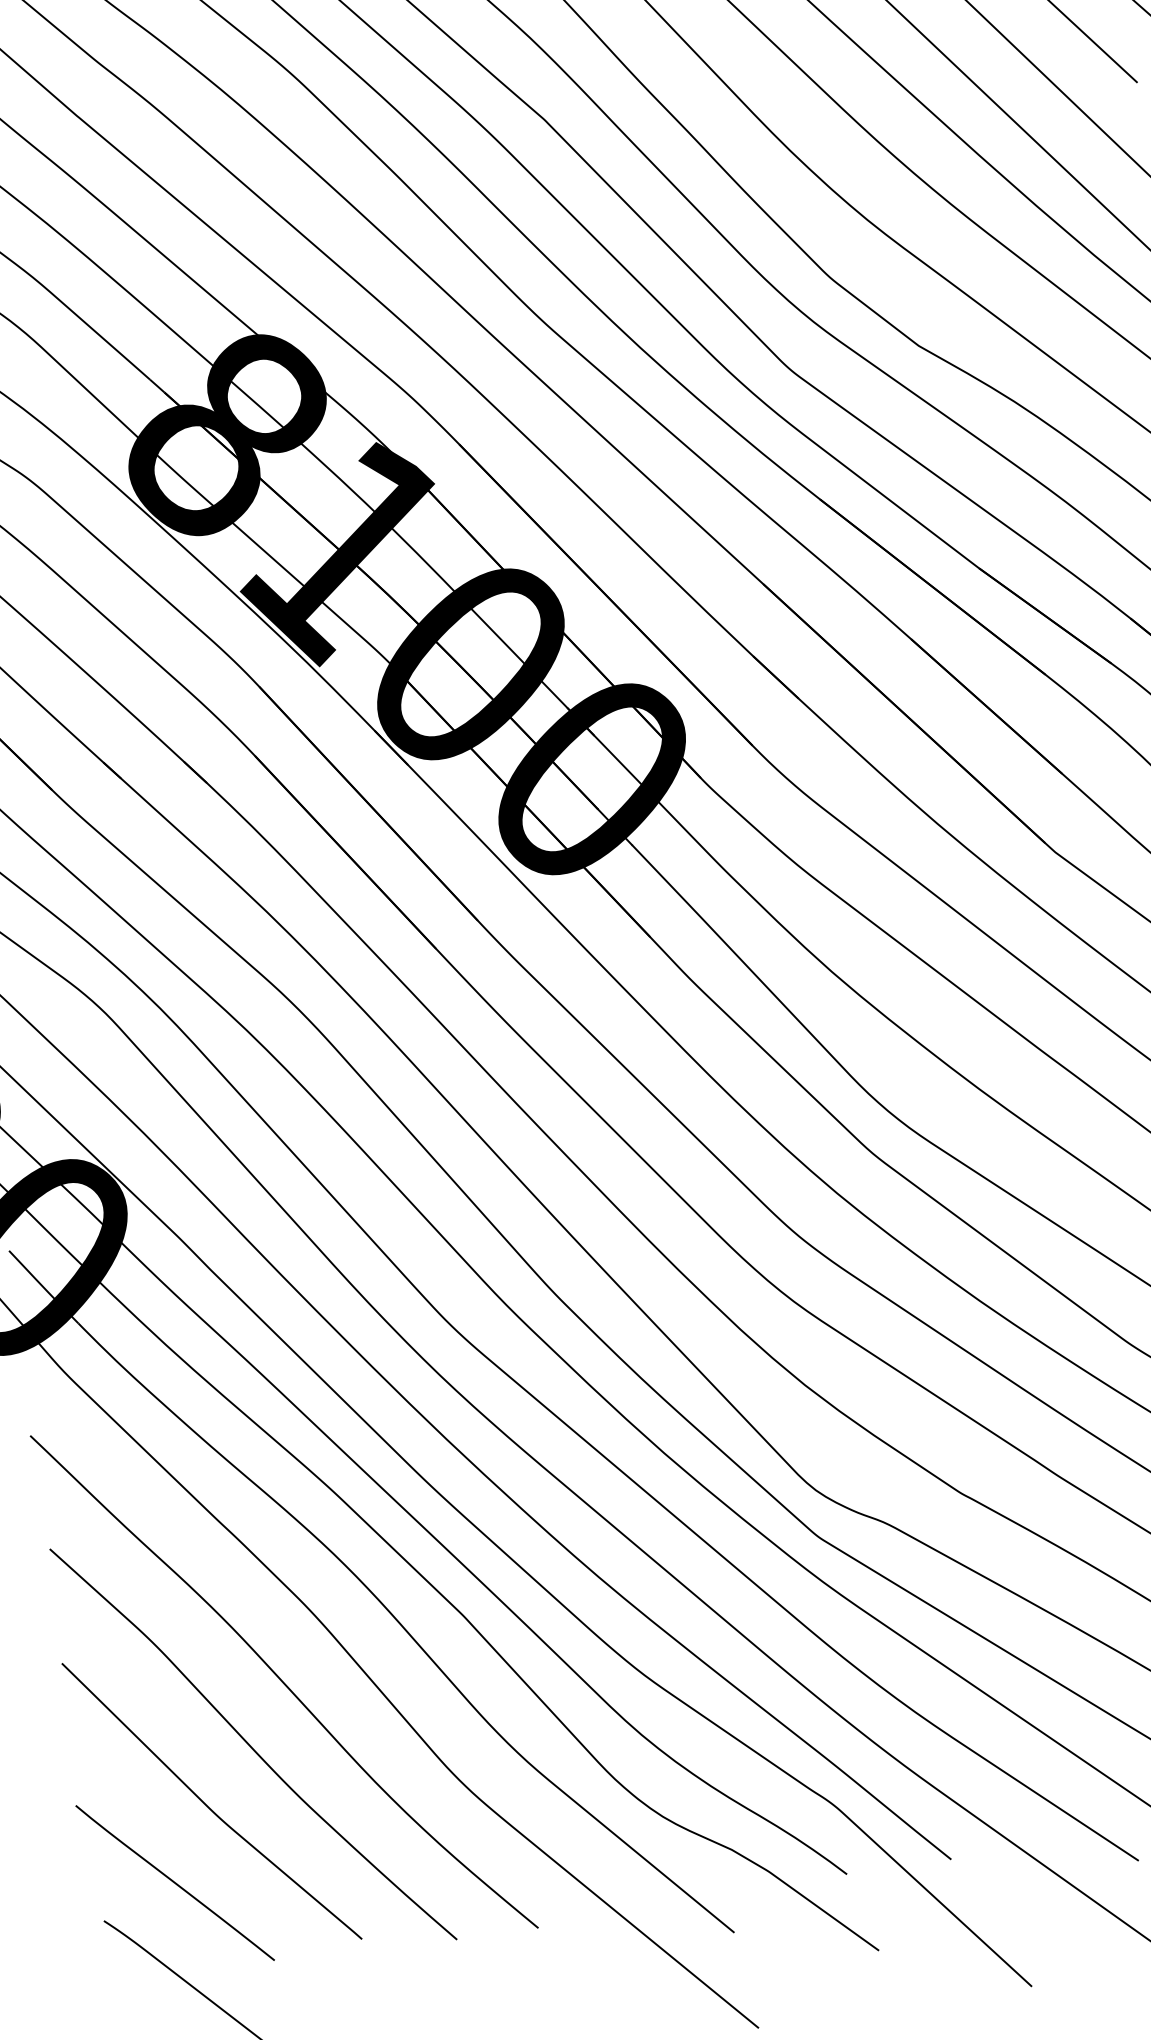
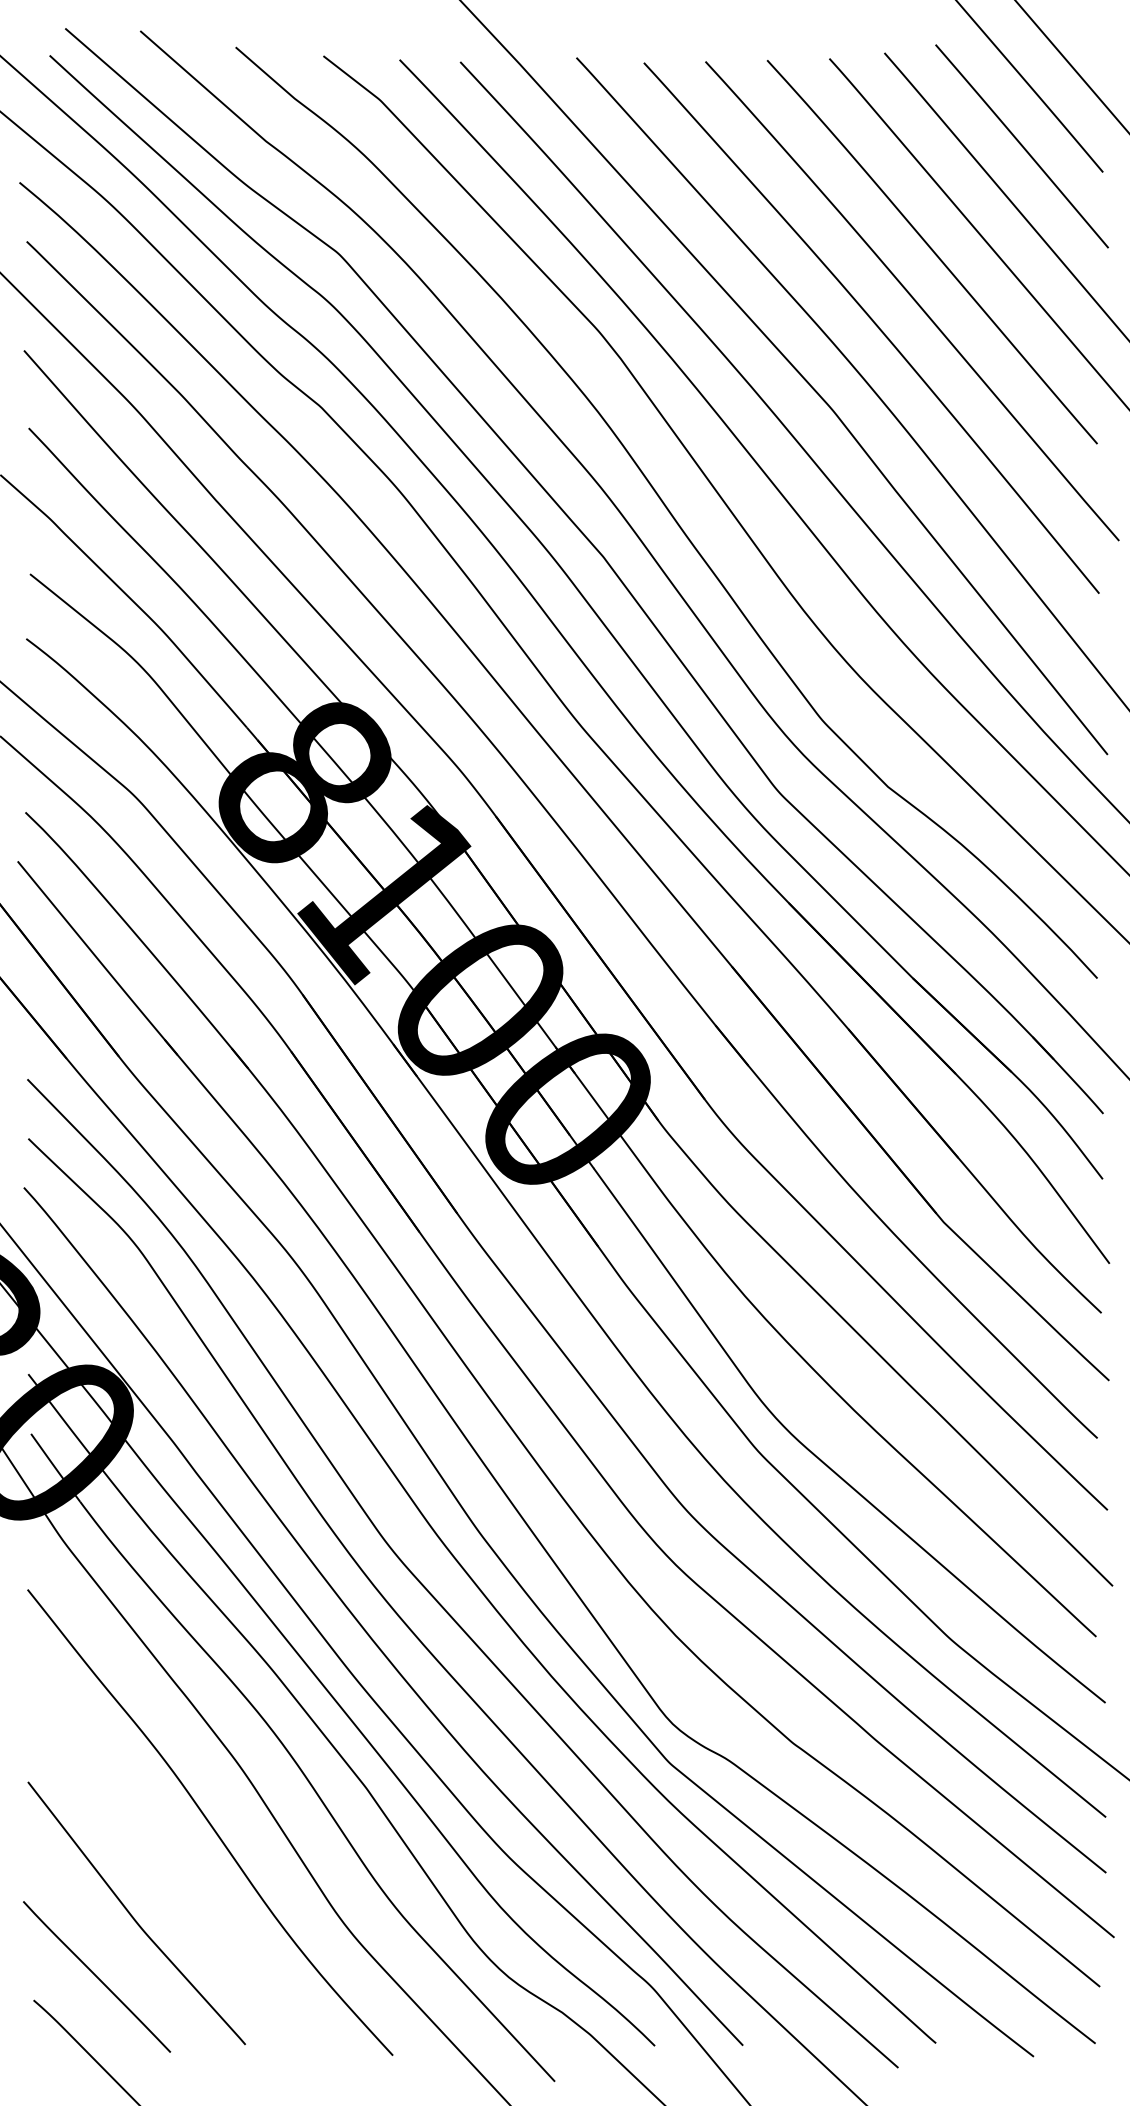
curve: (251, 1745) -> (175, 1871), removed

